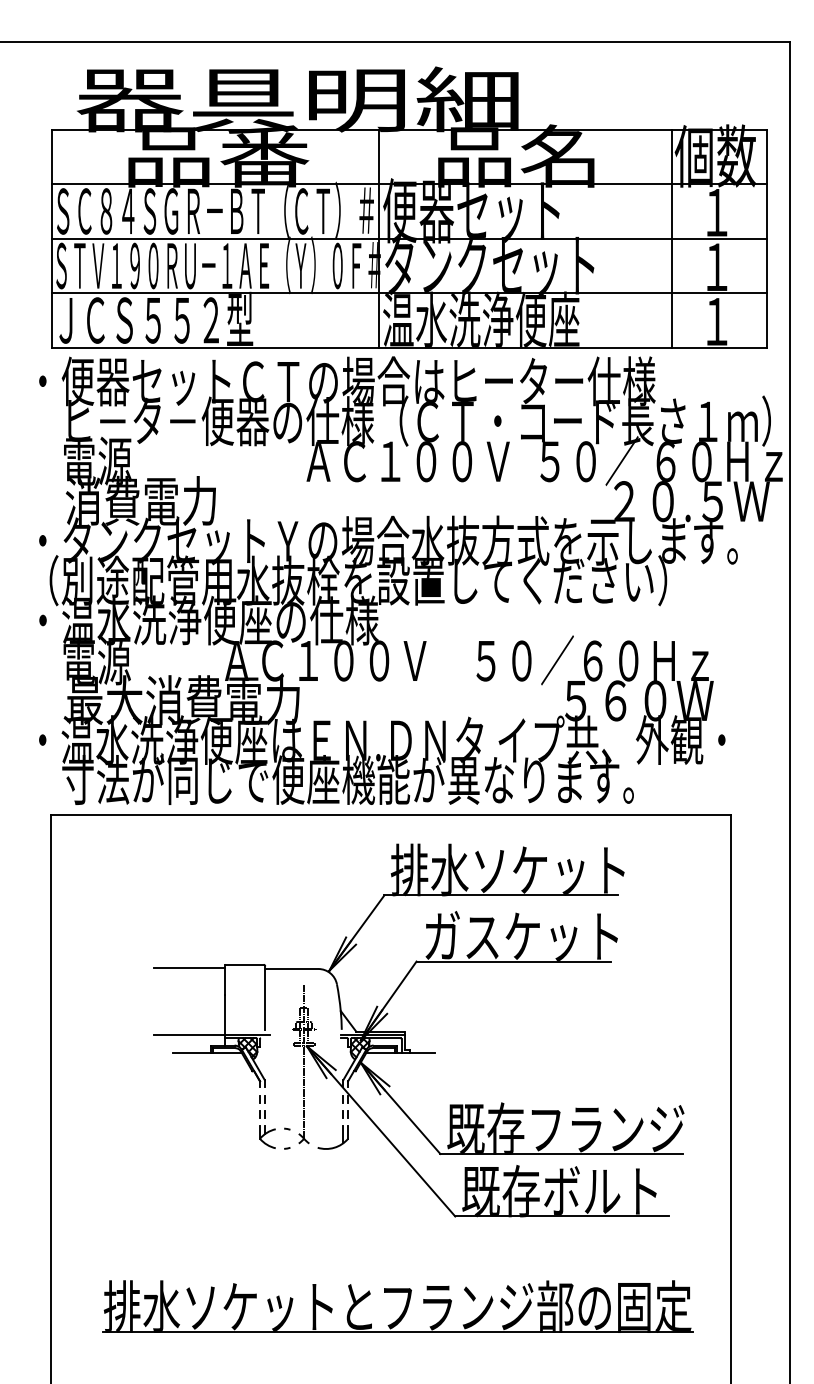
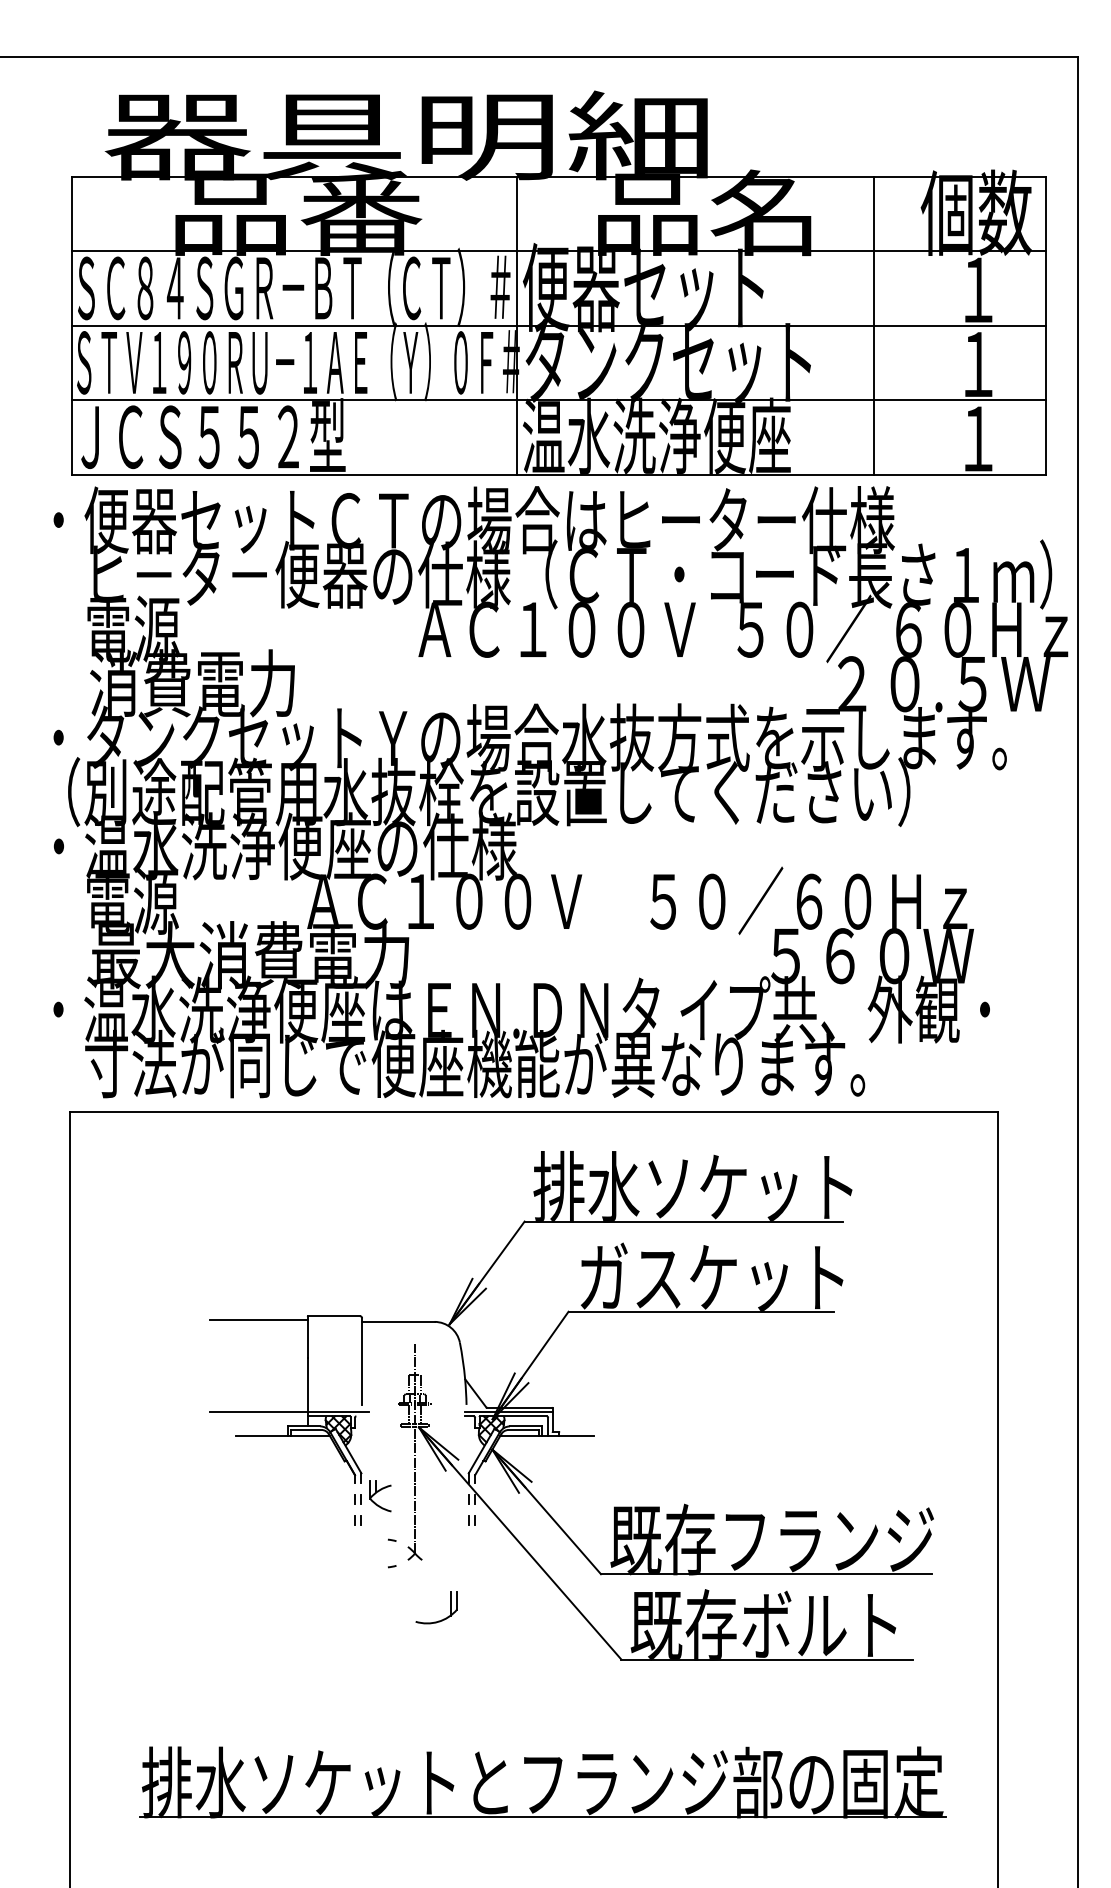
line: (672, 238) -> (874, 325), moved
part: (267, 1137) -> (380, 1496), moved
part: (336, 1146) -> (441, 1619), moved

